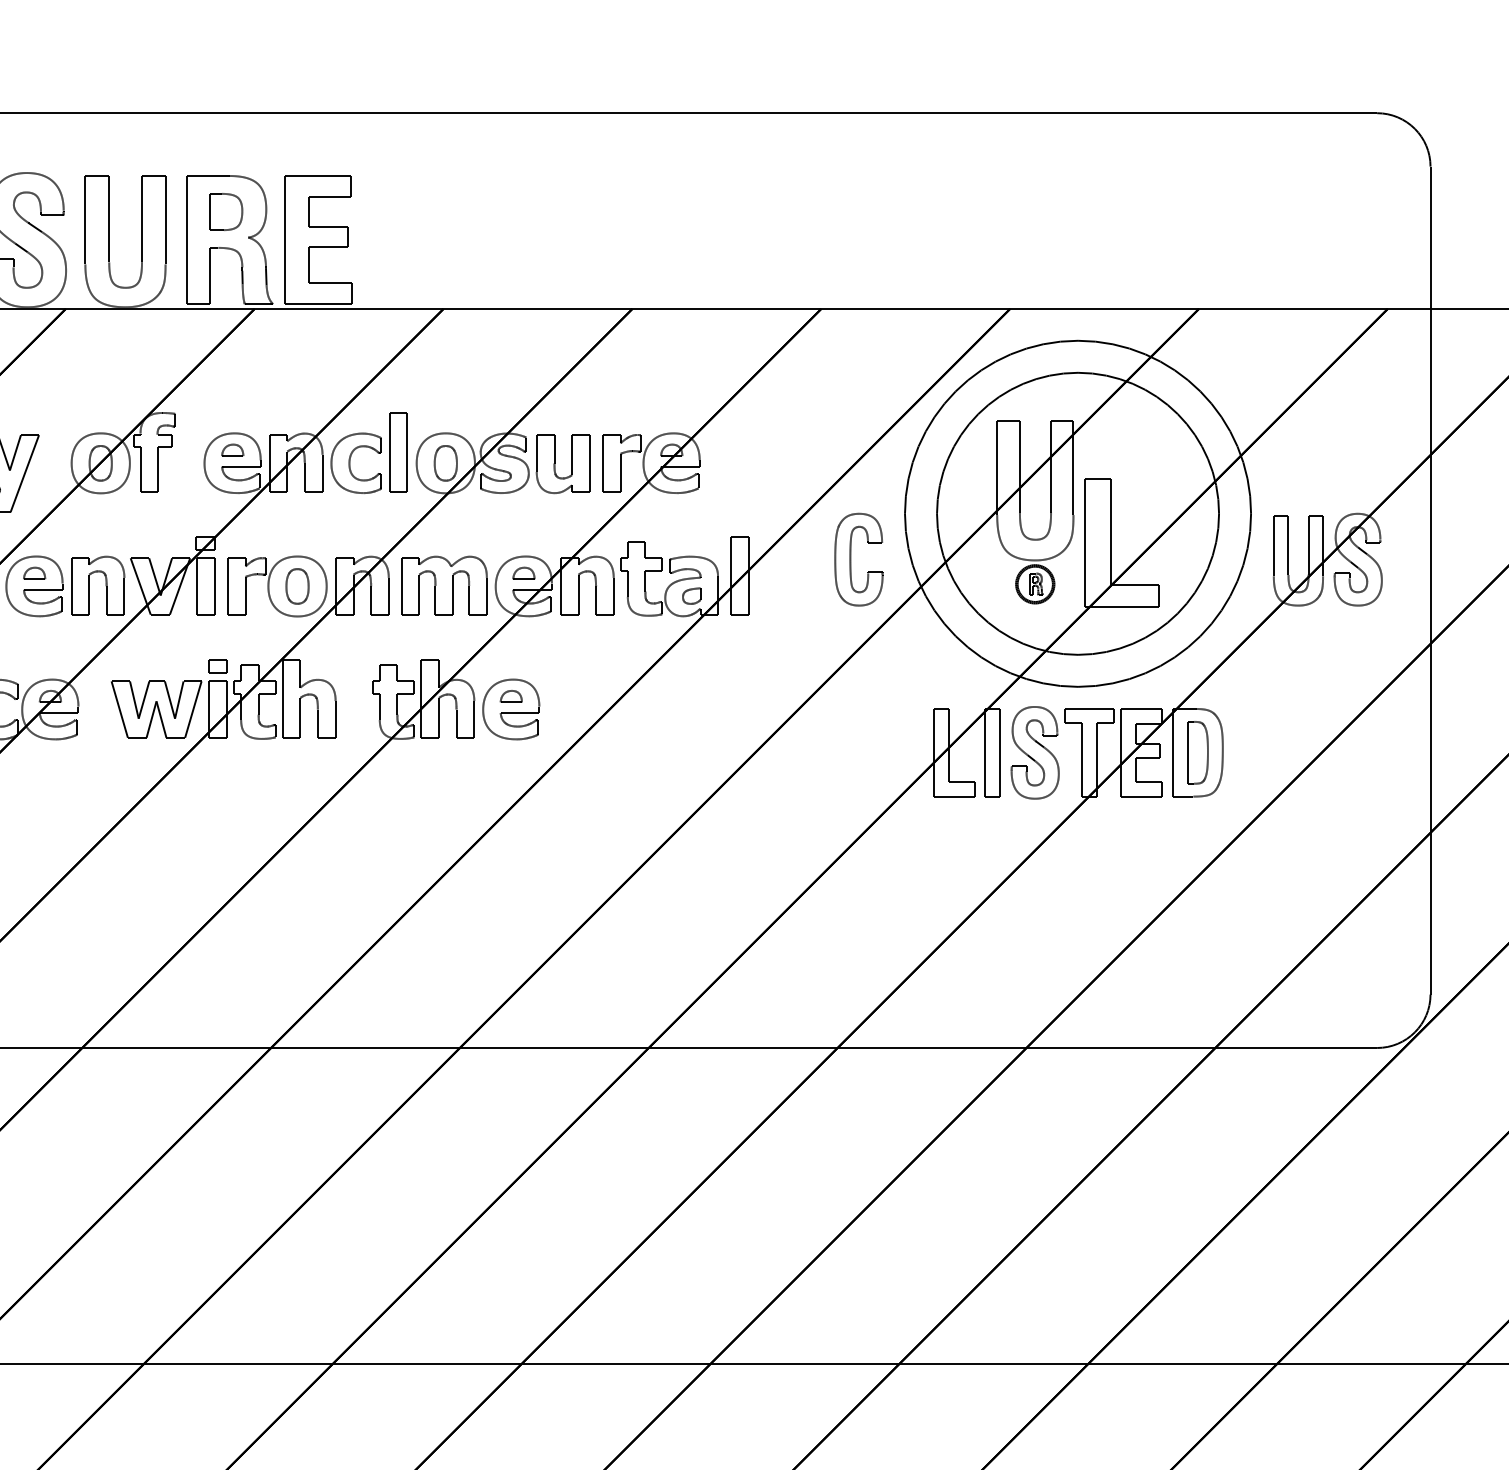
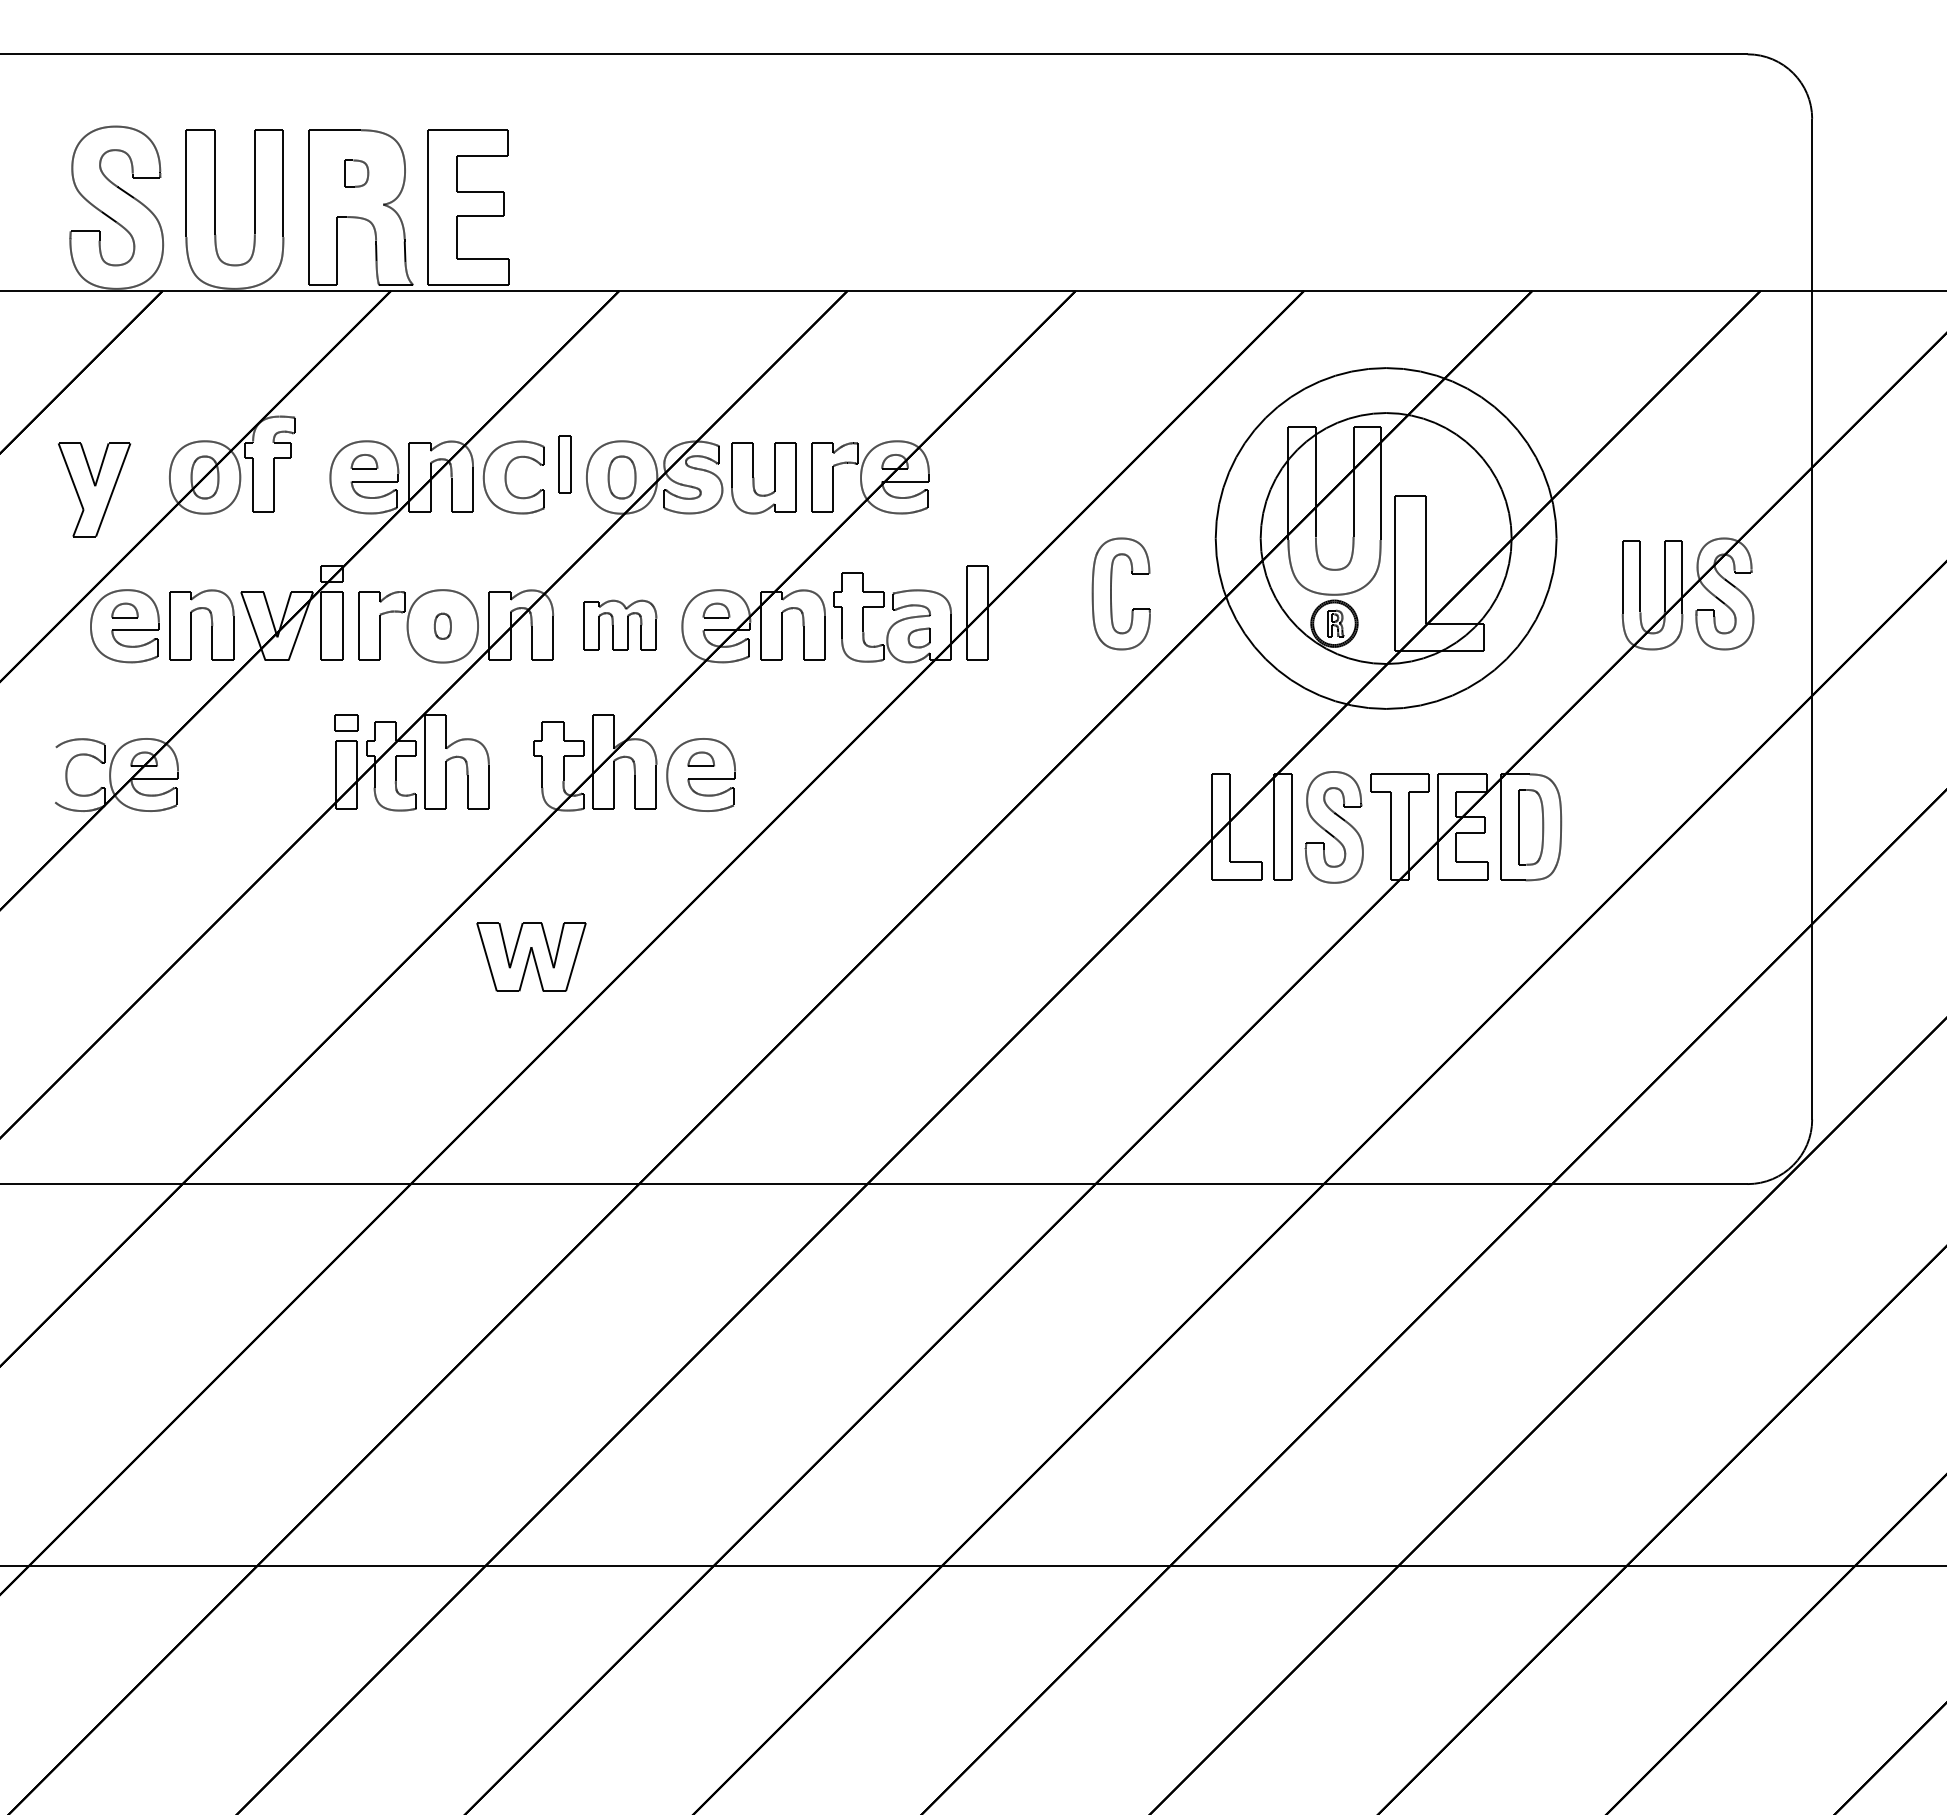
part: (226, 211) -> (356, 173), size x0.6
part: (398, 452) -> (564, 464), size x0.6
circle: (1078, 513) -> (1386, 538), size x0.6
part: (444, 584) -> (620, 624), size x0.7
part: (297, 586) -> (442, 626), size x0.6
part: (156, 709) -> (531, 956), moved

